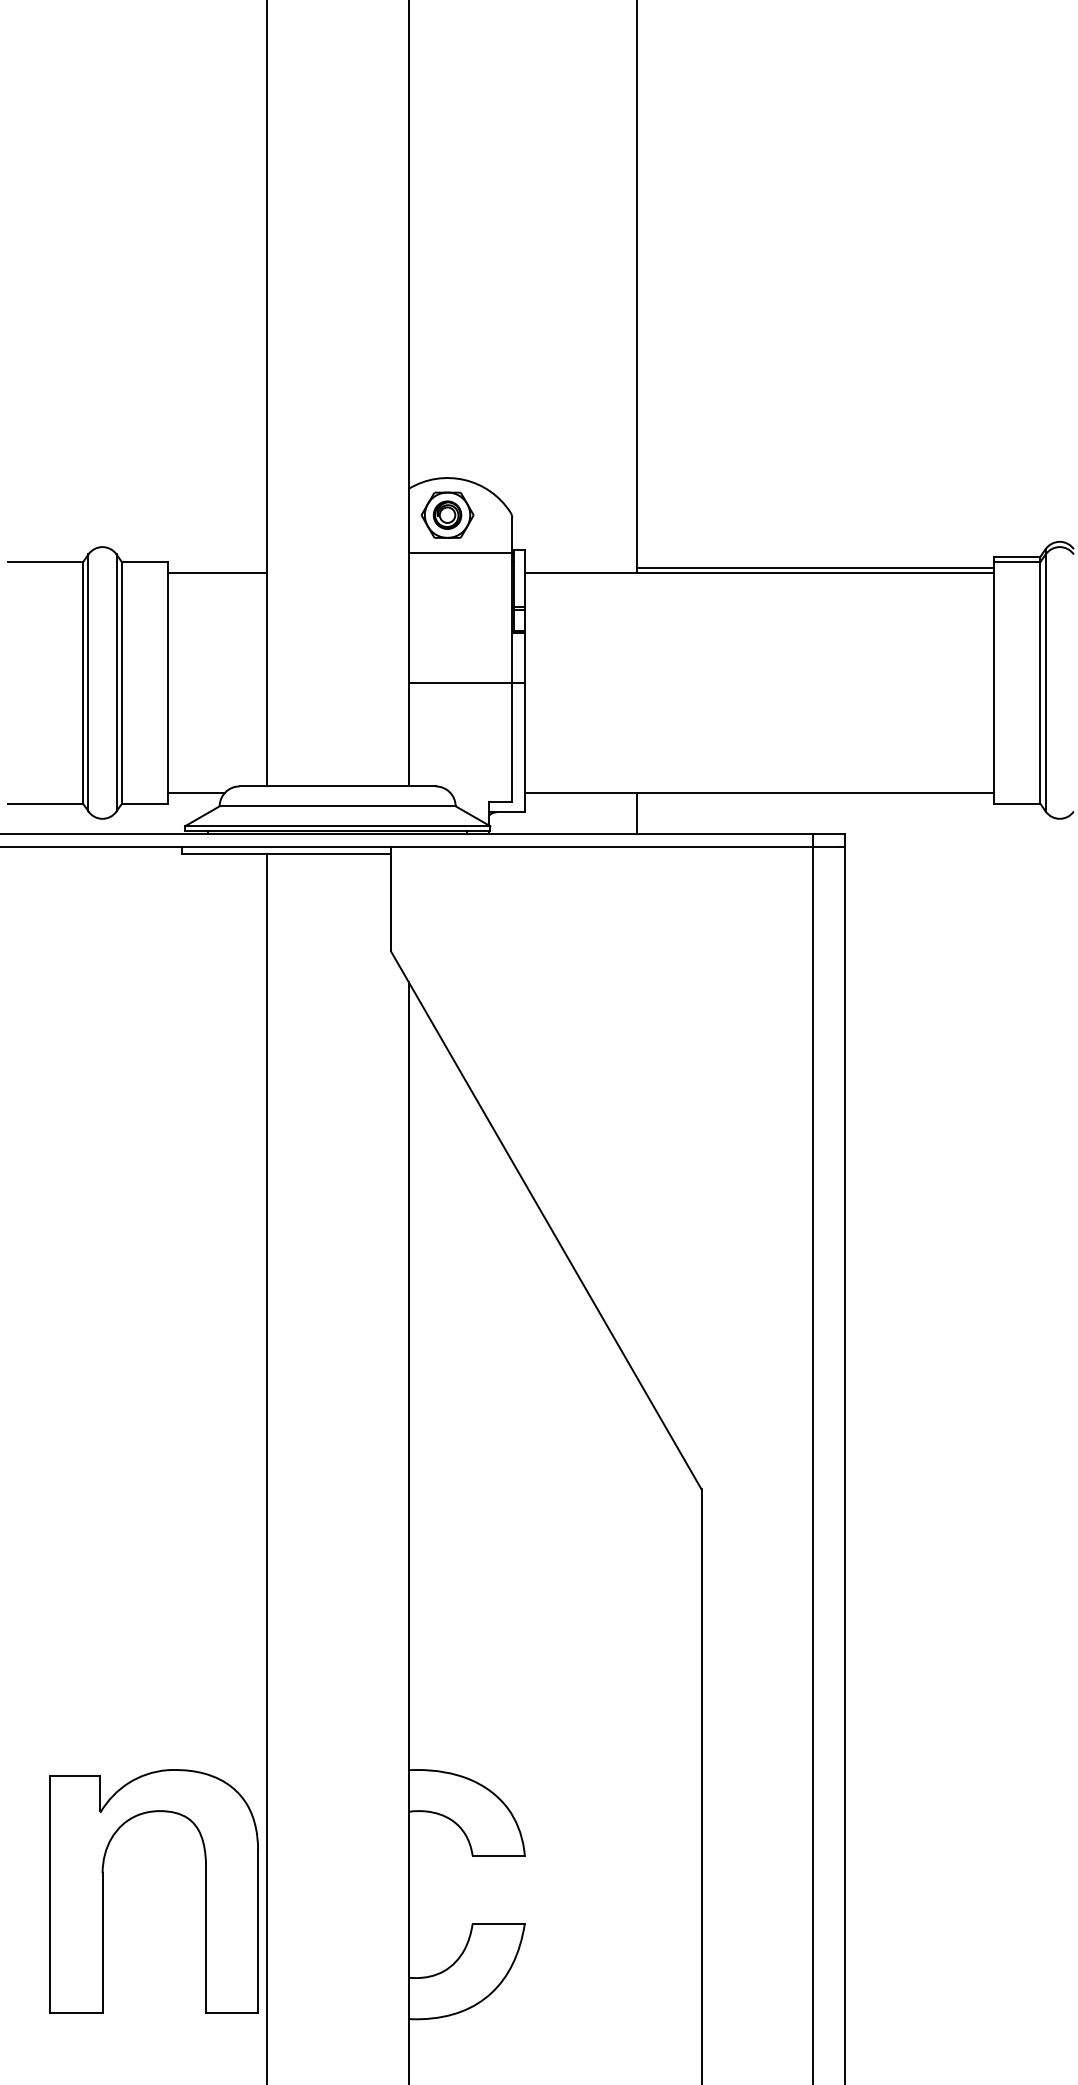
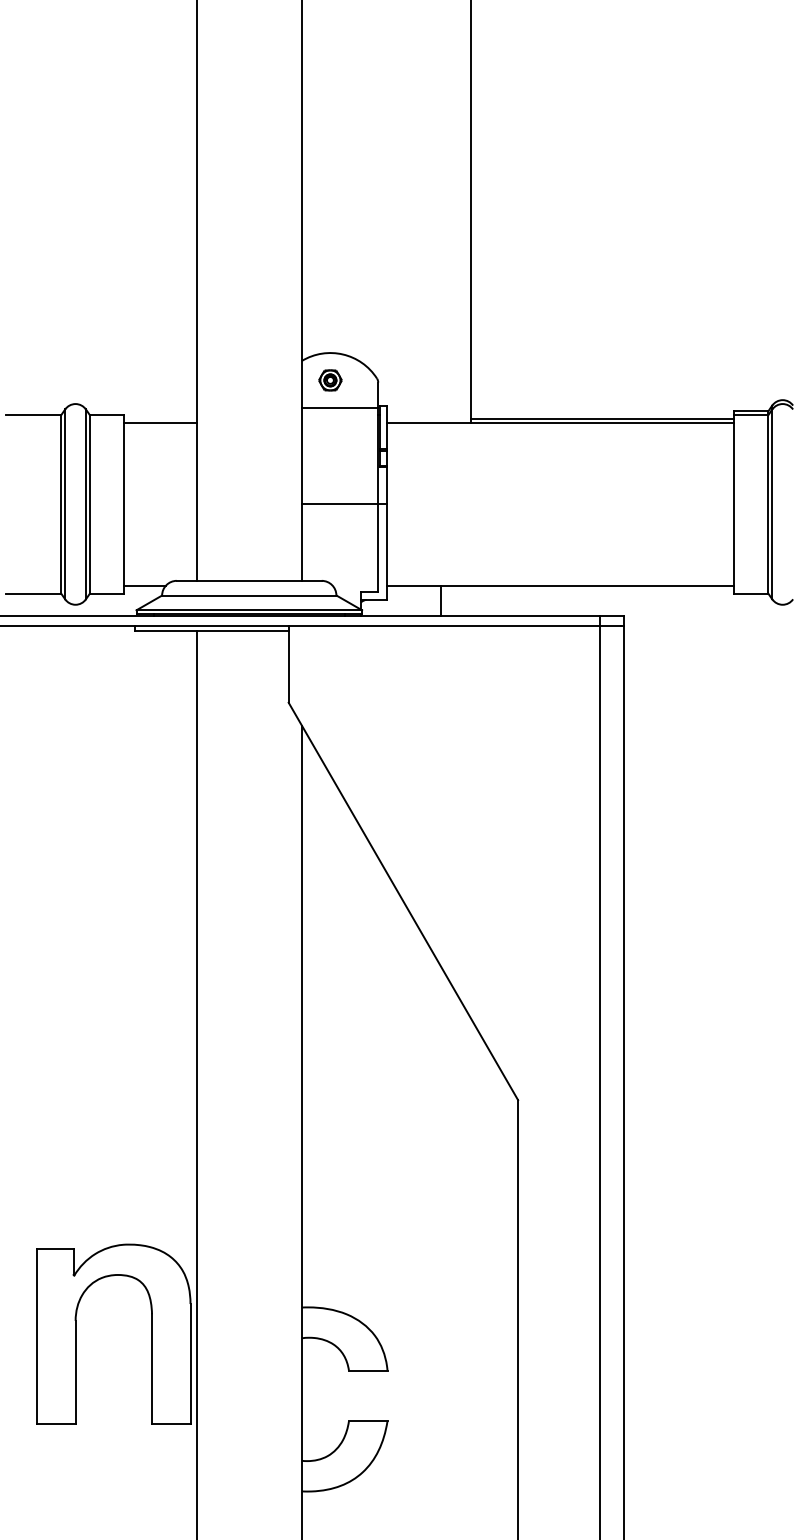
part: (447, 514) -> (330, 379), size x0.6
line: (637, 812) -> (441, 600), moved
part: (103, 1891) -> (76, 1334), moved

